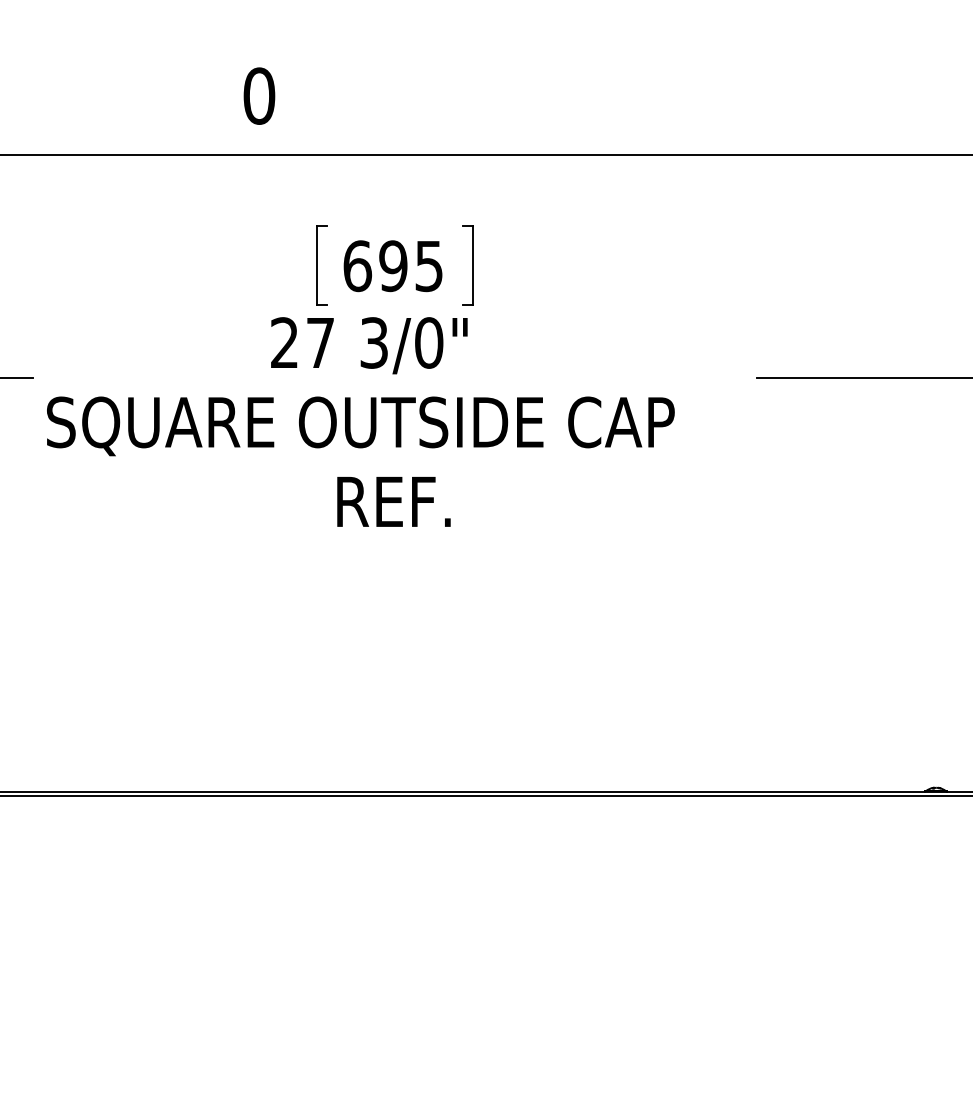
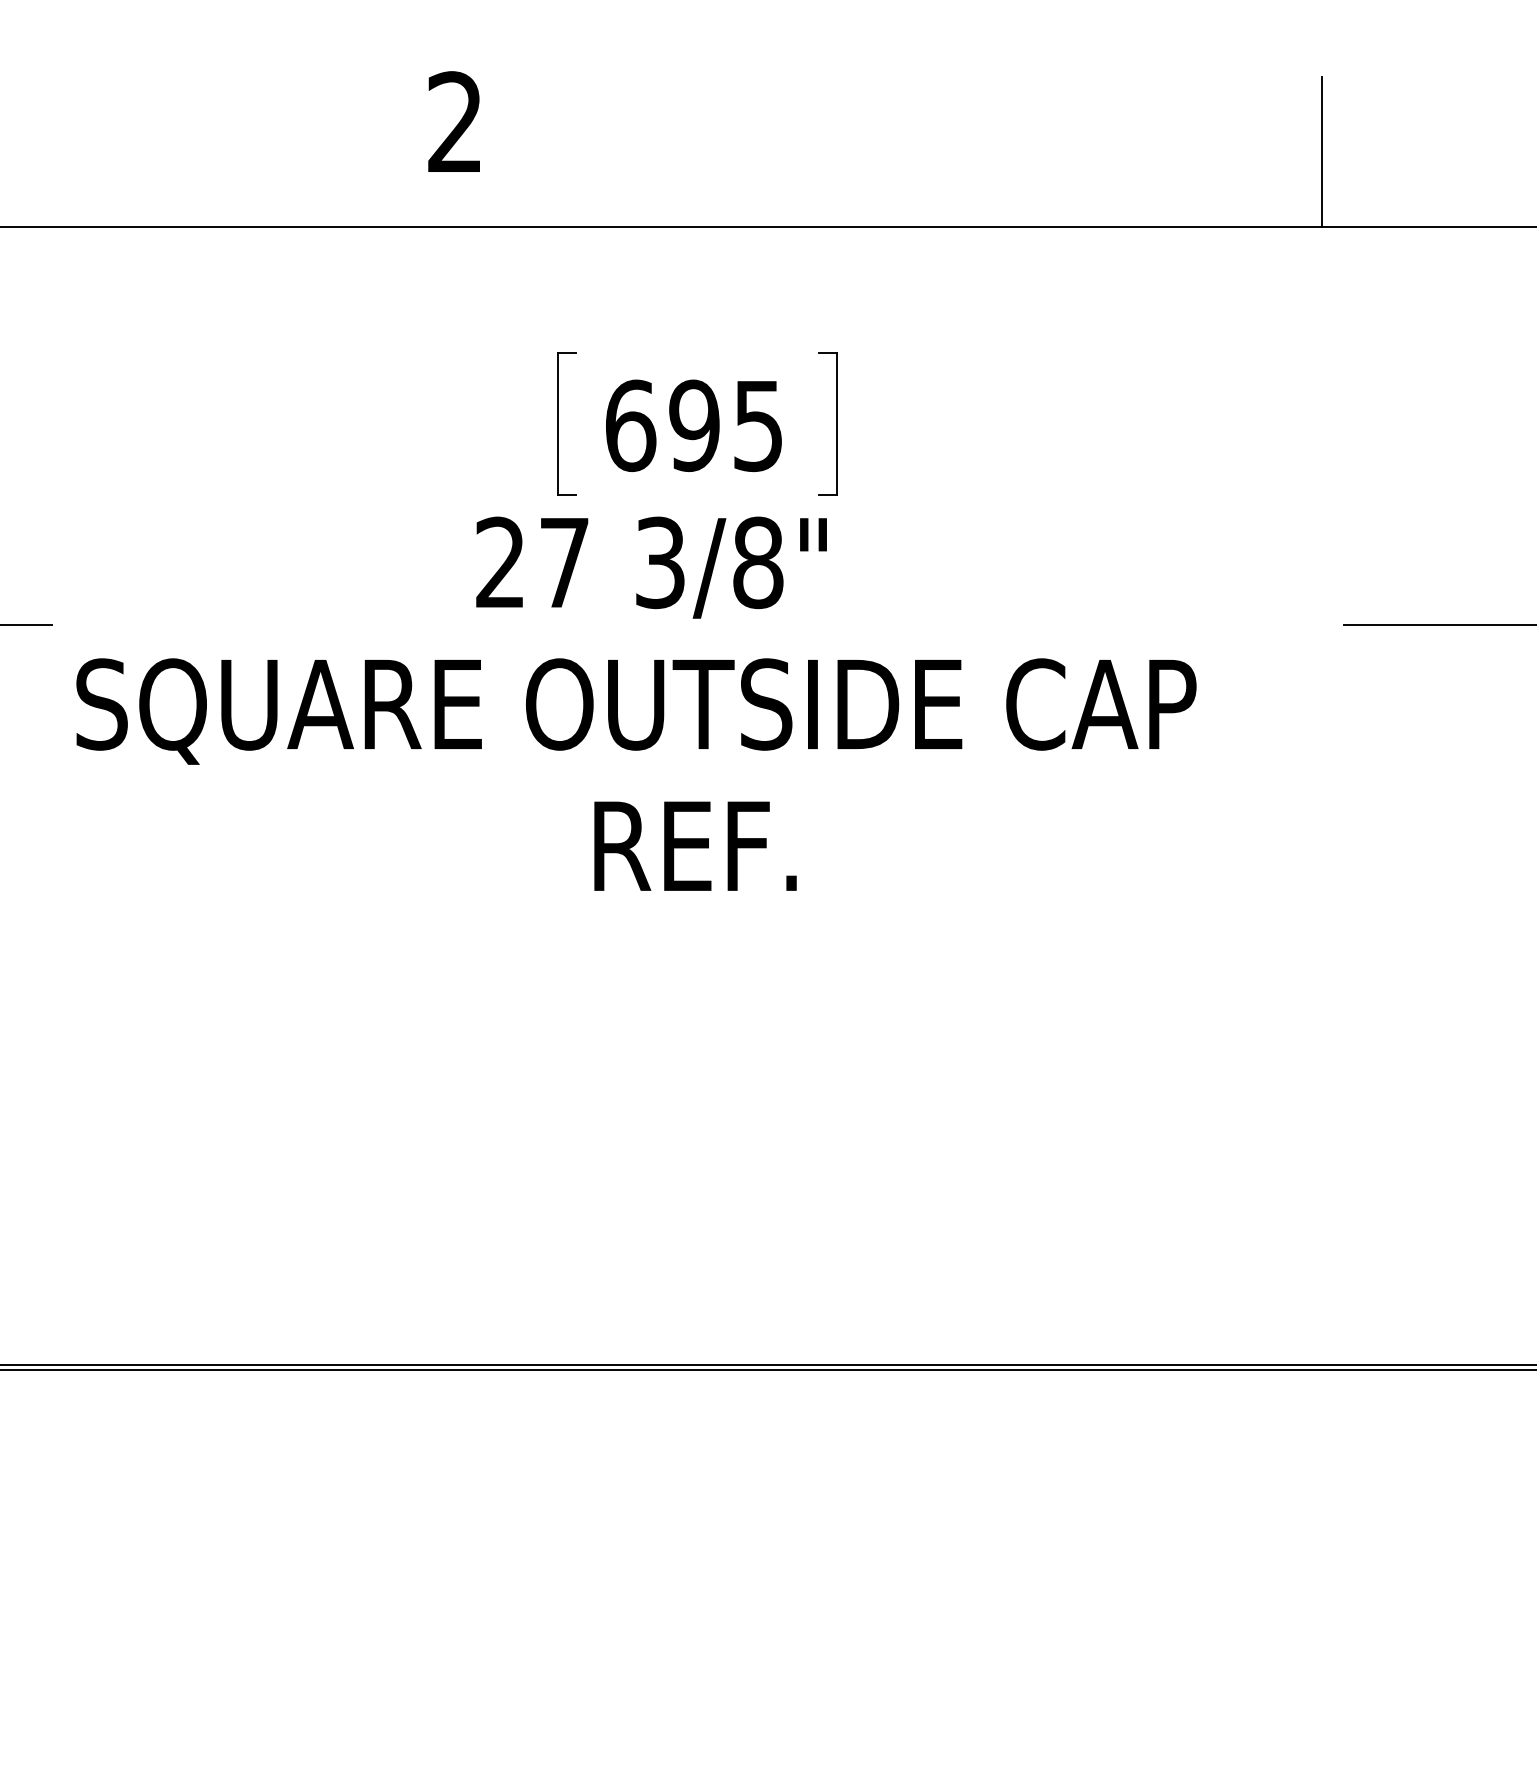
text: (259, 95) -> (455, 121), 0 -> 2
line: (744, 112) -> (1320, 151), added
text: (429, 342) -> (758, 561), 3/0" -> 3/8"

